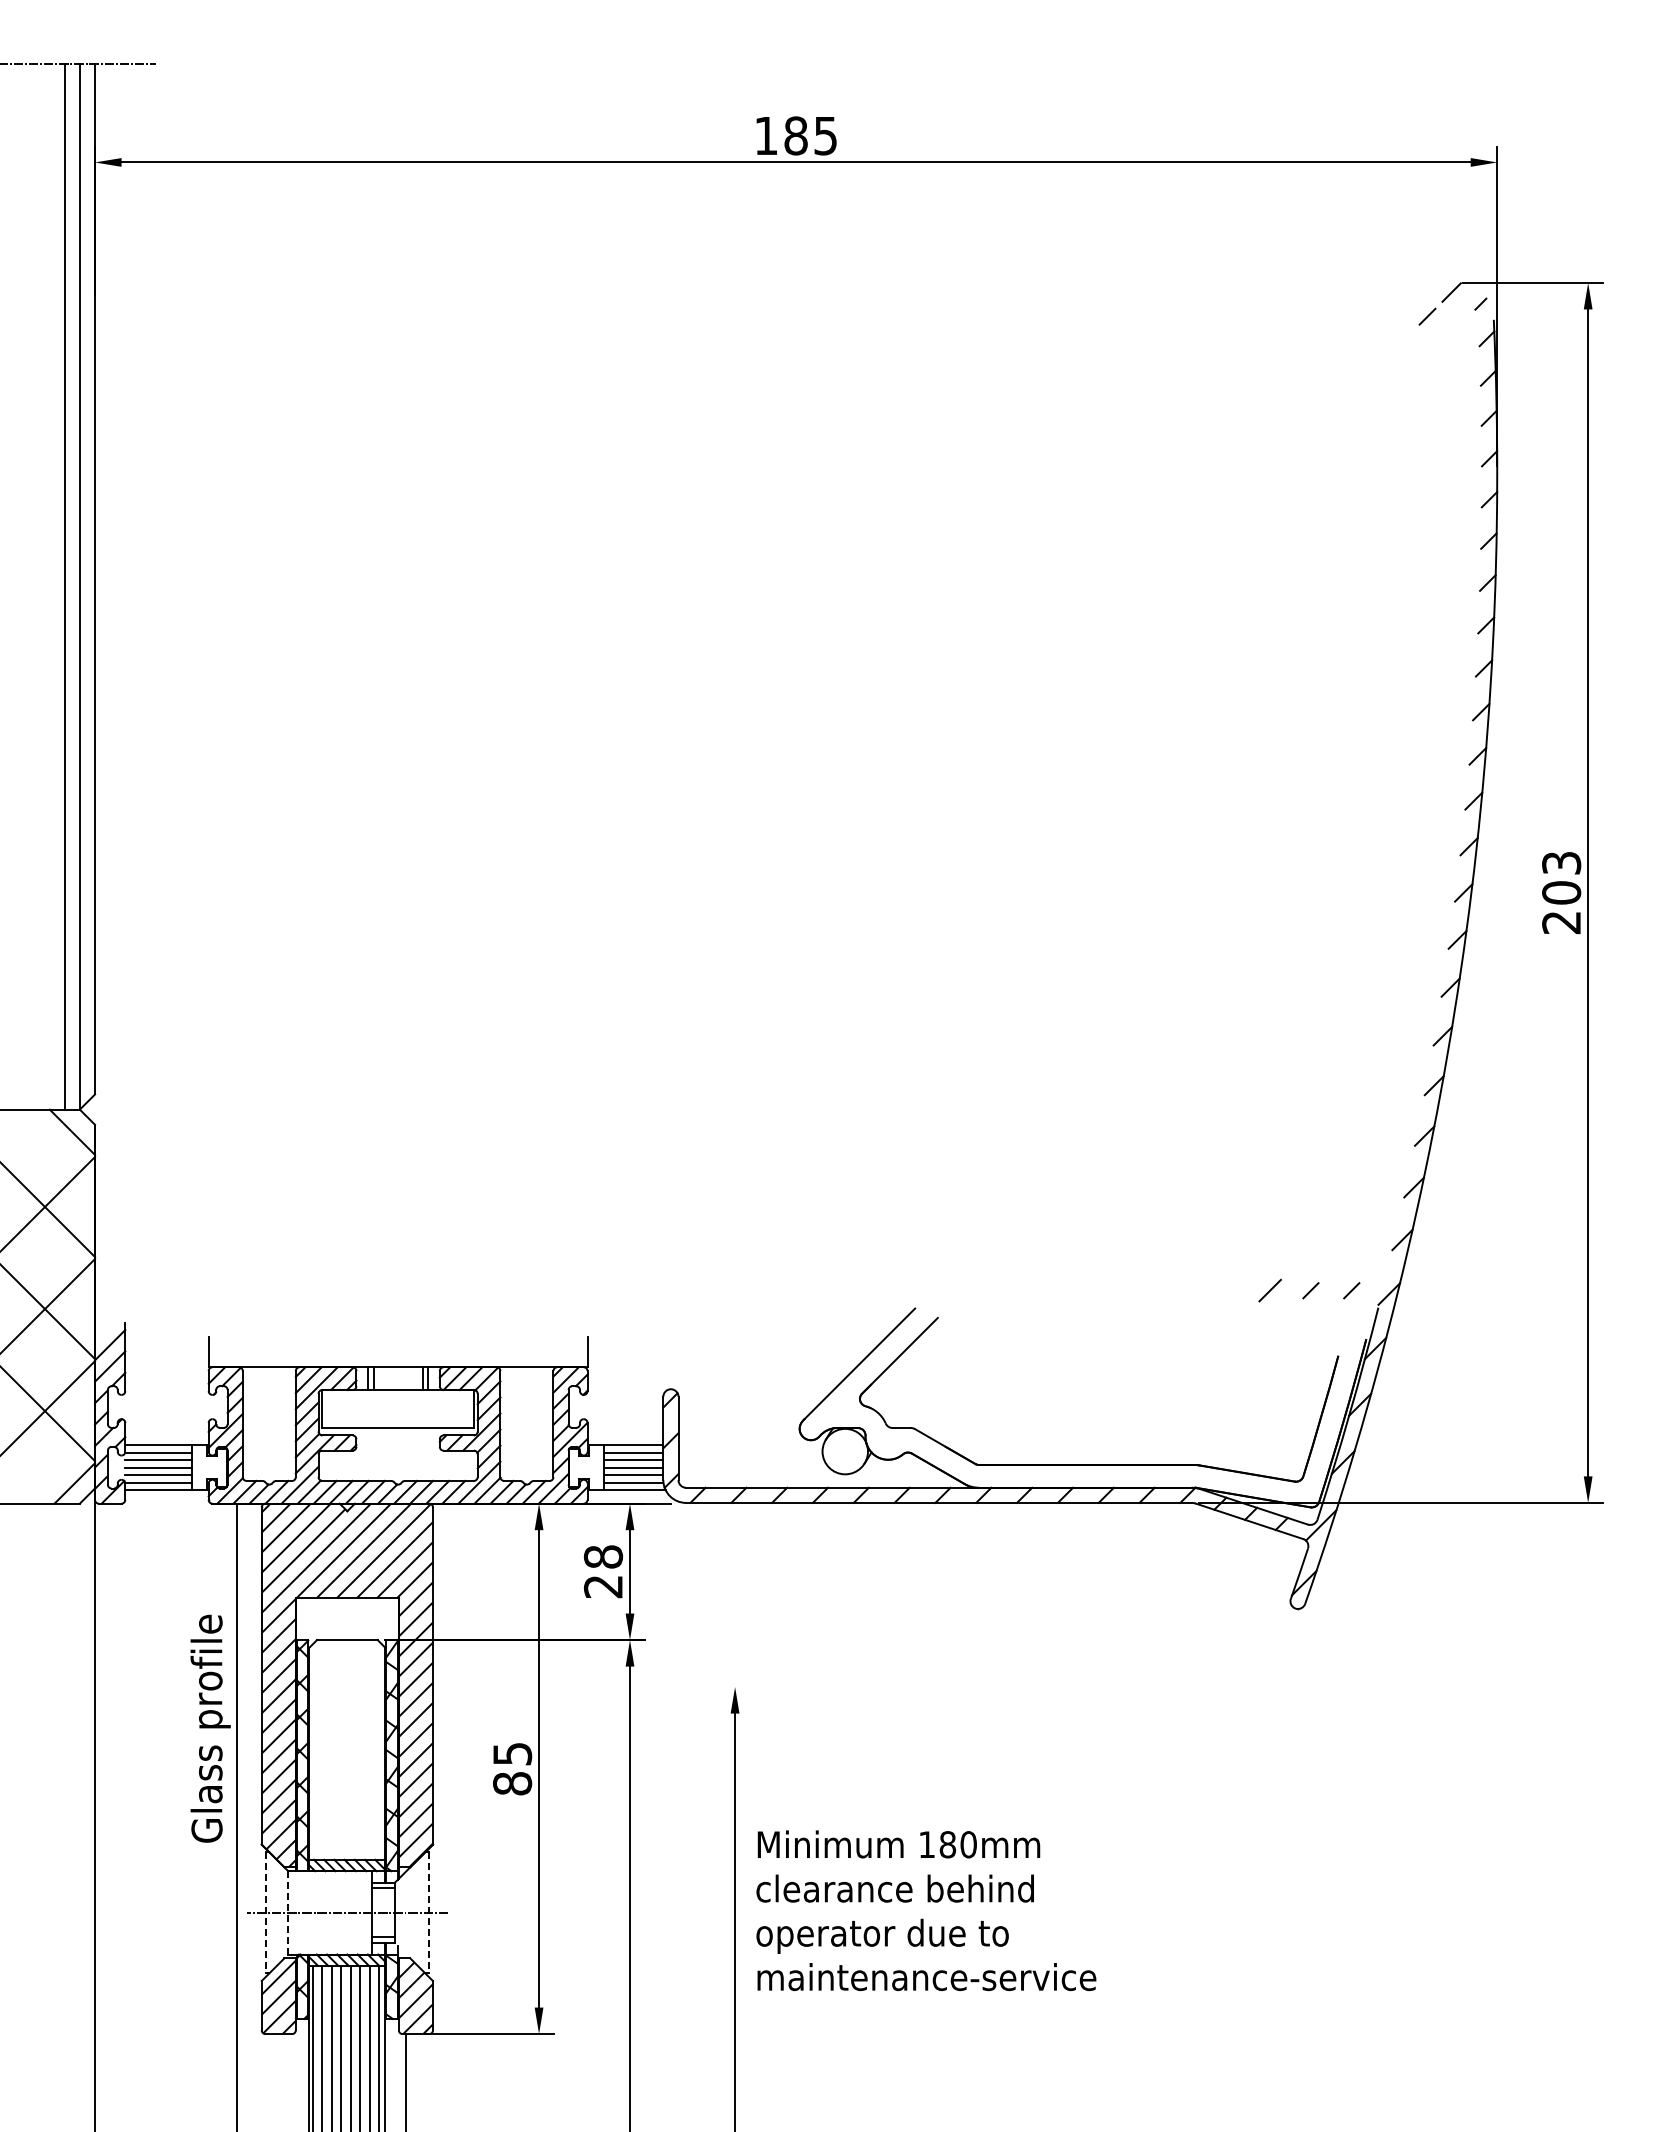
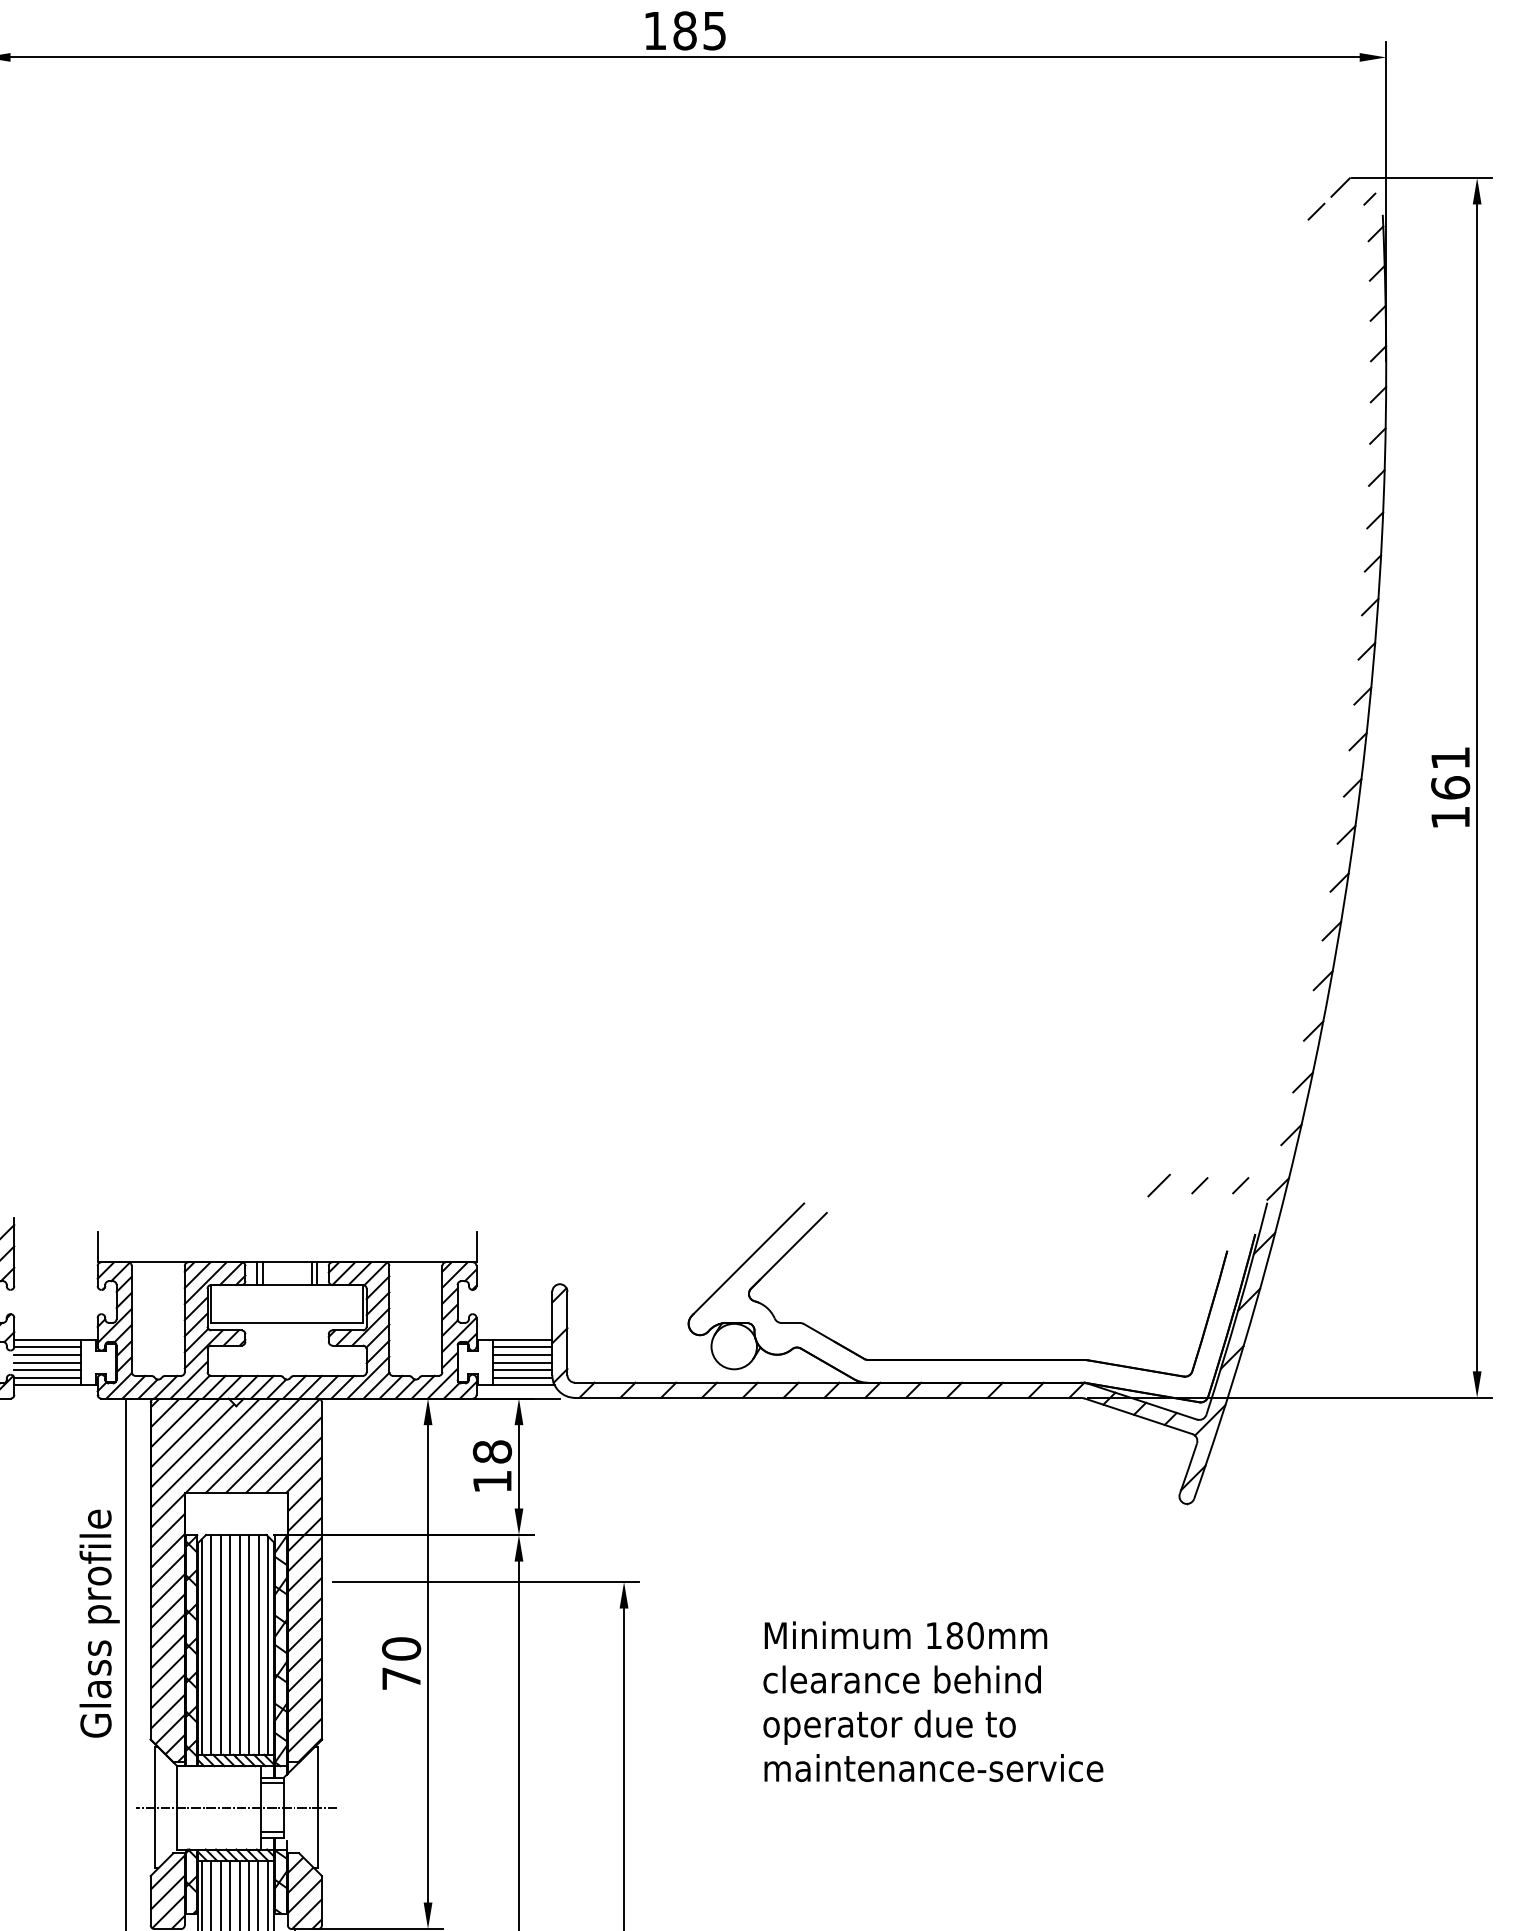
text: (1561, 893) -> (1450, 788), 203 -> 161
text: (602, 1587) -> (491, 1482), 28 -> 18
line: (597, 1687) -> (486, 1582), added
hatch: (345, 1749) -> (234, 1644), added
text: (512, 1768) -> (401, 1663), 85 -> 70
text: (926, 1910) -> (933, 1701), moved
line: (265, 1912) -> (154, 1807), dashed -> solid
line: (288, 1912) -> (177, 1807), dashed -> solid
line: (429, 1912) -> (318, 1807), dashed -> solid

